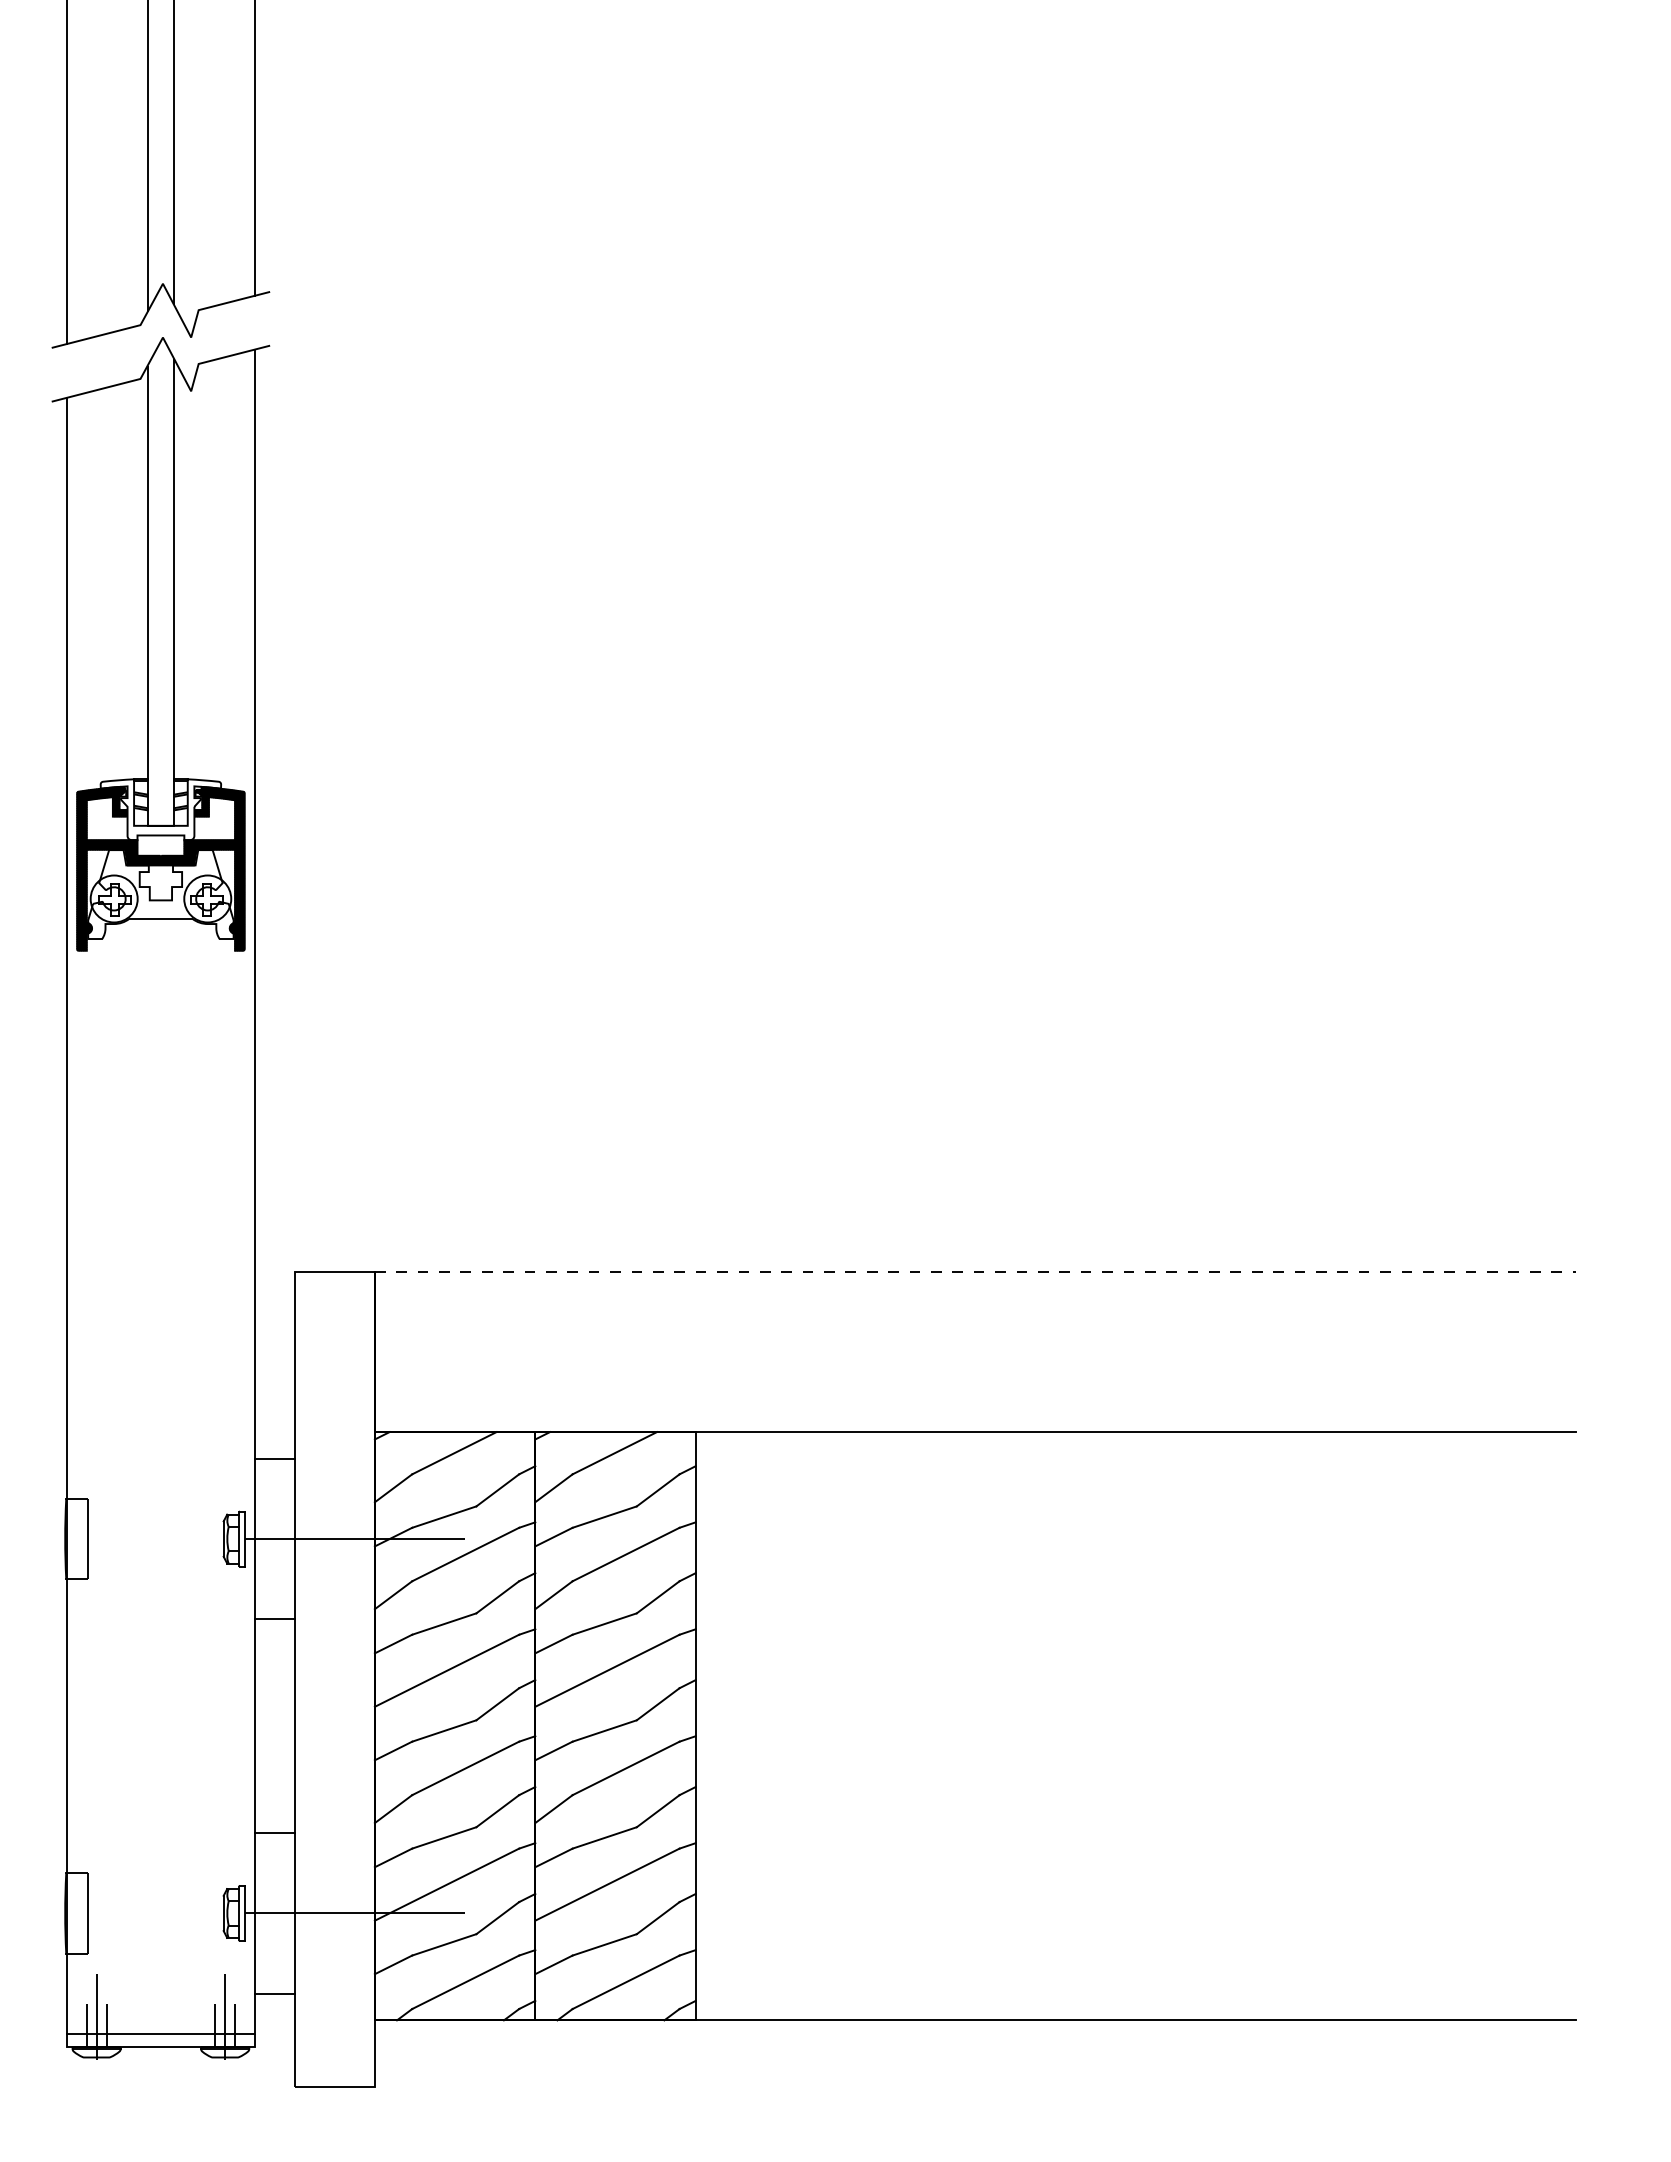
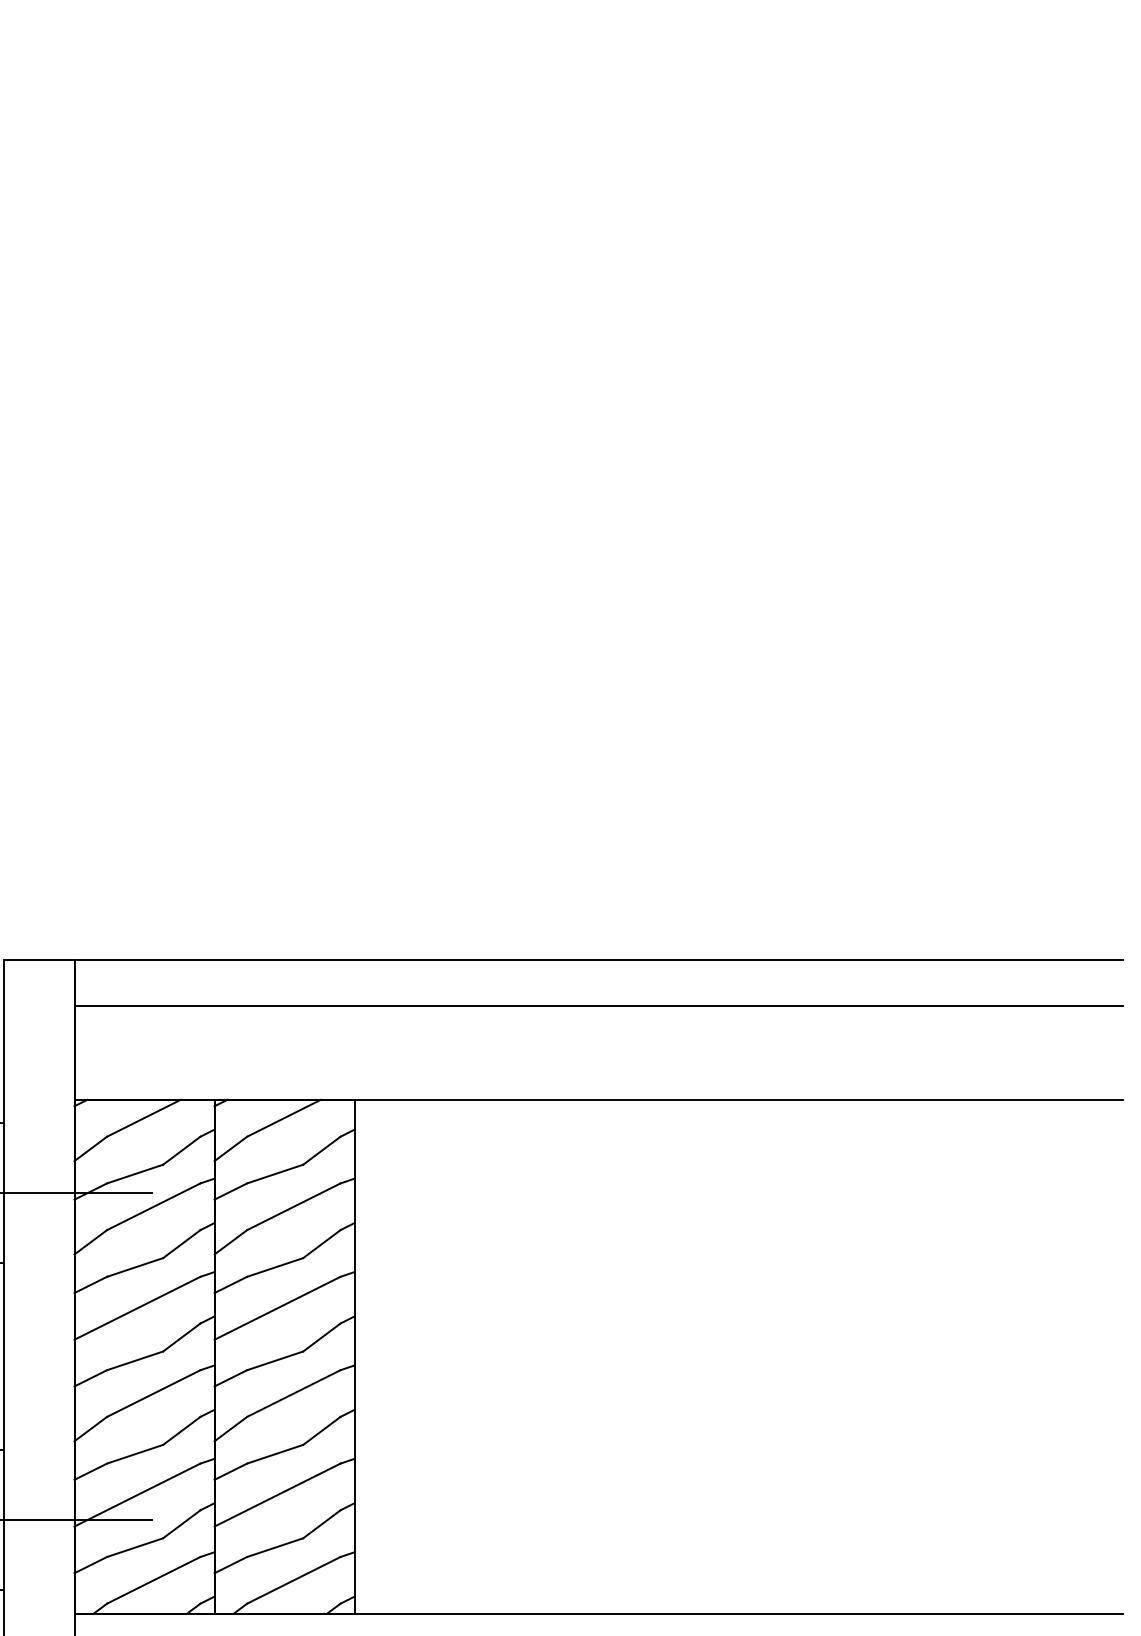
line: (975, 1271) -> (599, 959), dashed -> solid
line: (974, 1325) -> (598, 1006), added

